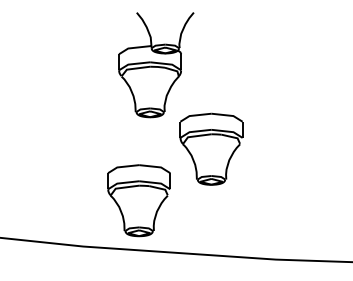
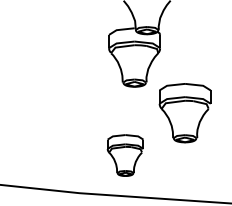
part: (138, 200) -> (125, 155), size x0.7

